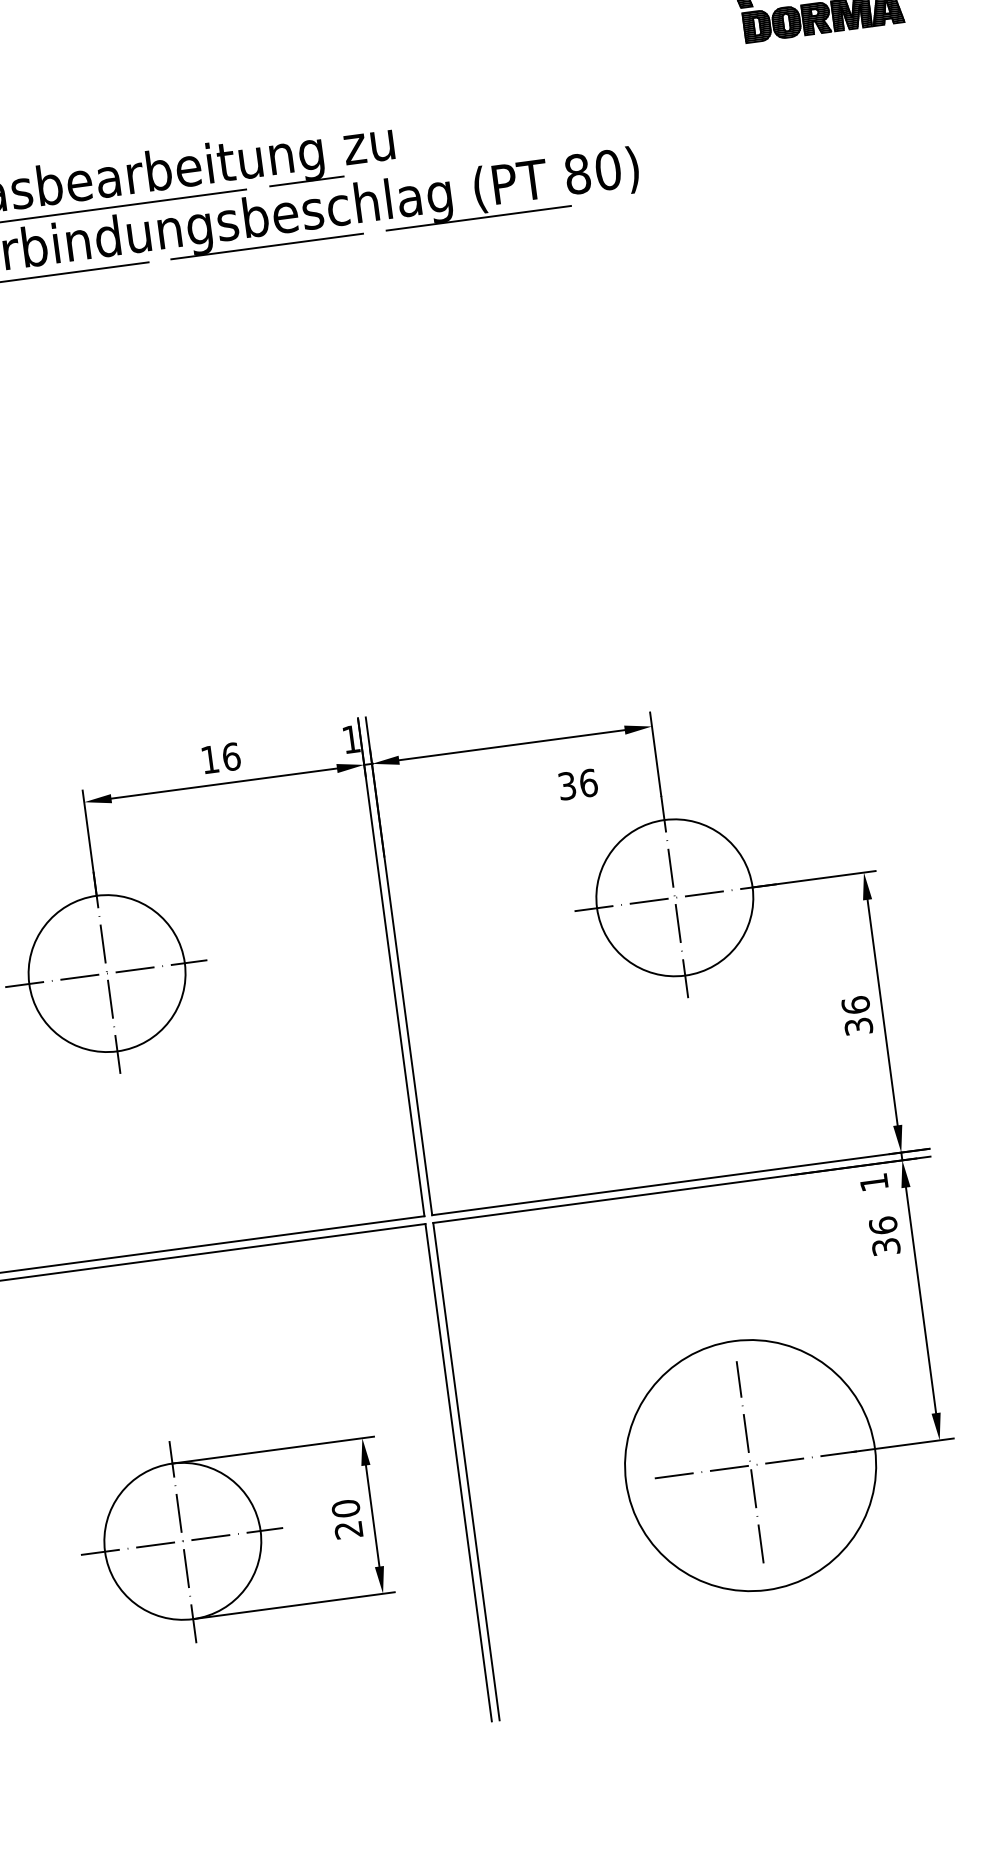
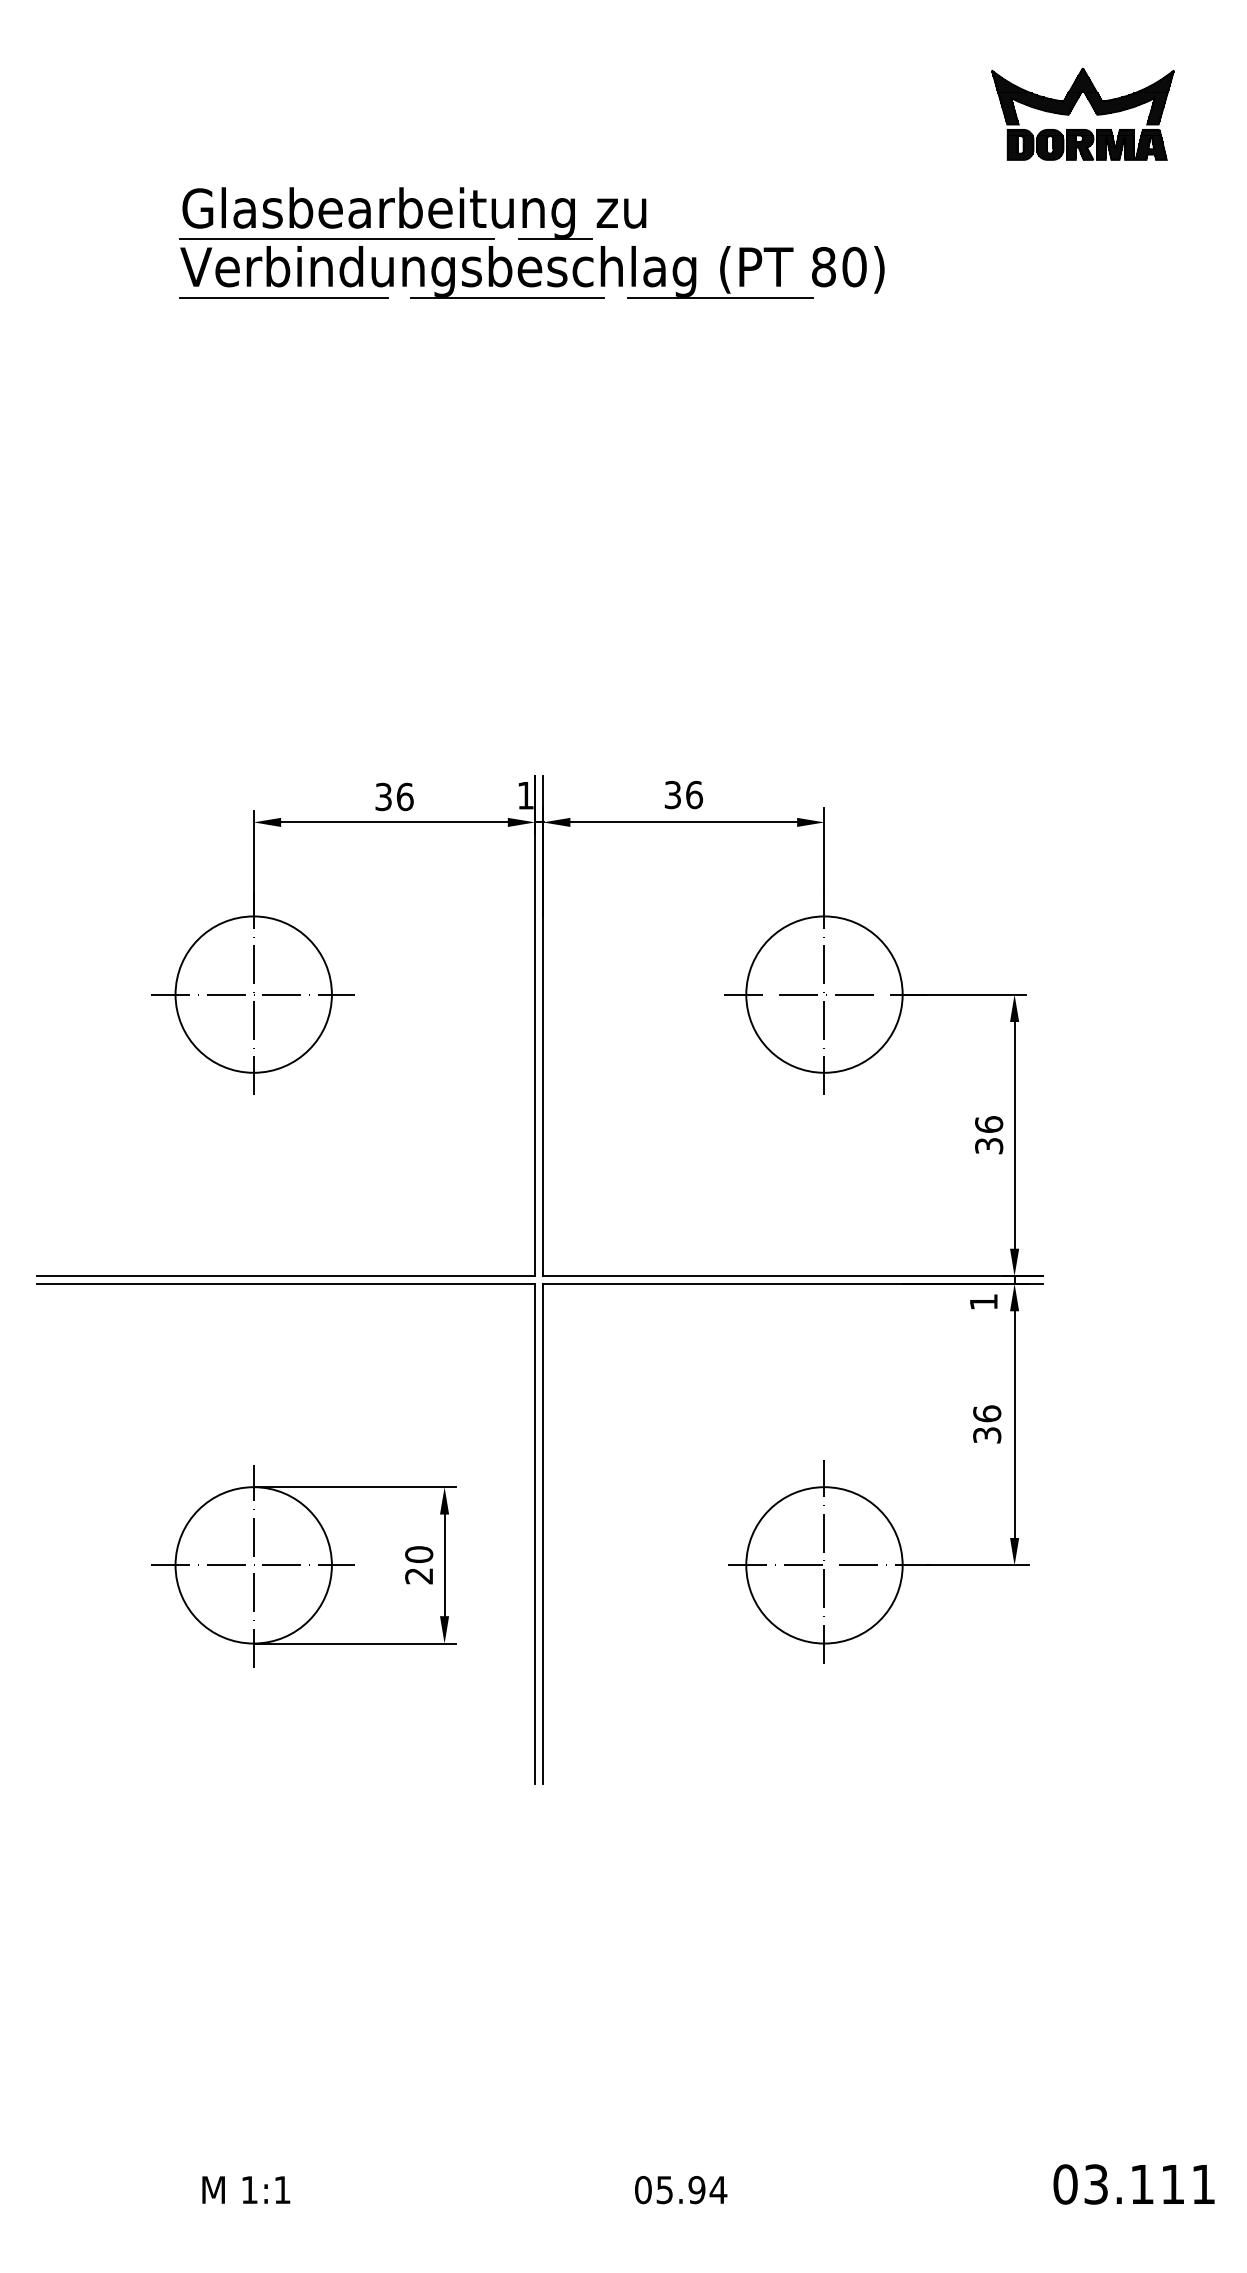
text: (209, 759) -> (383, 796), 16 -> 36
text: (577, 785) -> (683, 795), moved
text: (885, 1236) -> (987, 1424), moved
circle: (750, 1465) -> (824, 1565), size x0.62

